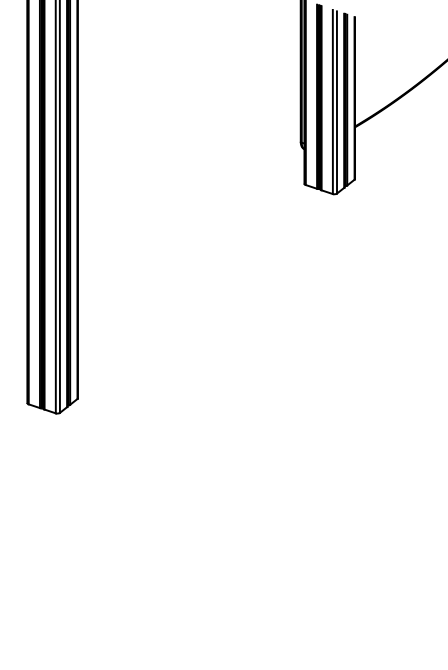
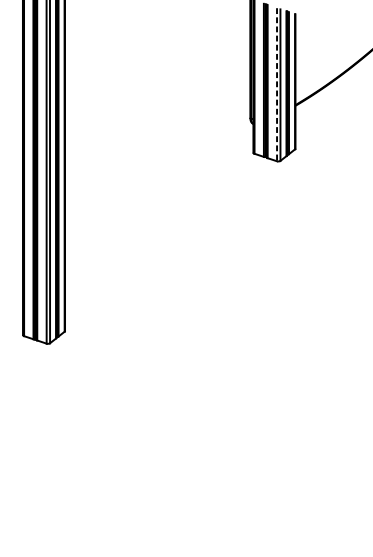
line: (332, 102) -> (276, 85), solid -> dashed

